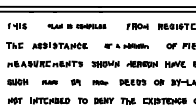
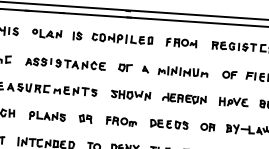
part: (76, 26) -> (91, 36), size x1.43
part: (126, 45) -> (163, 69), size x1.43
part: (49, 82) -> (46, 116), size x1.67
part: (100, 82) -> (121, 121), size x1.43

